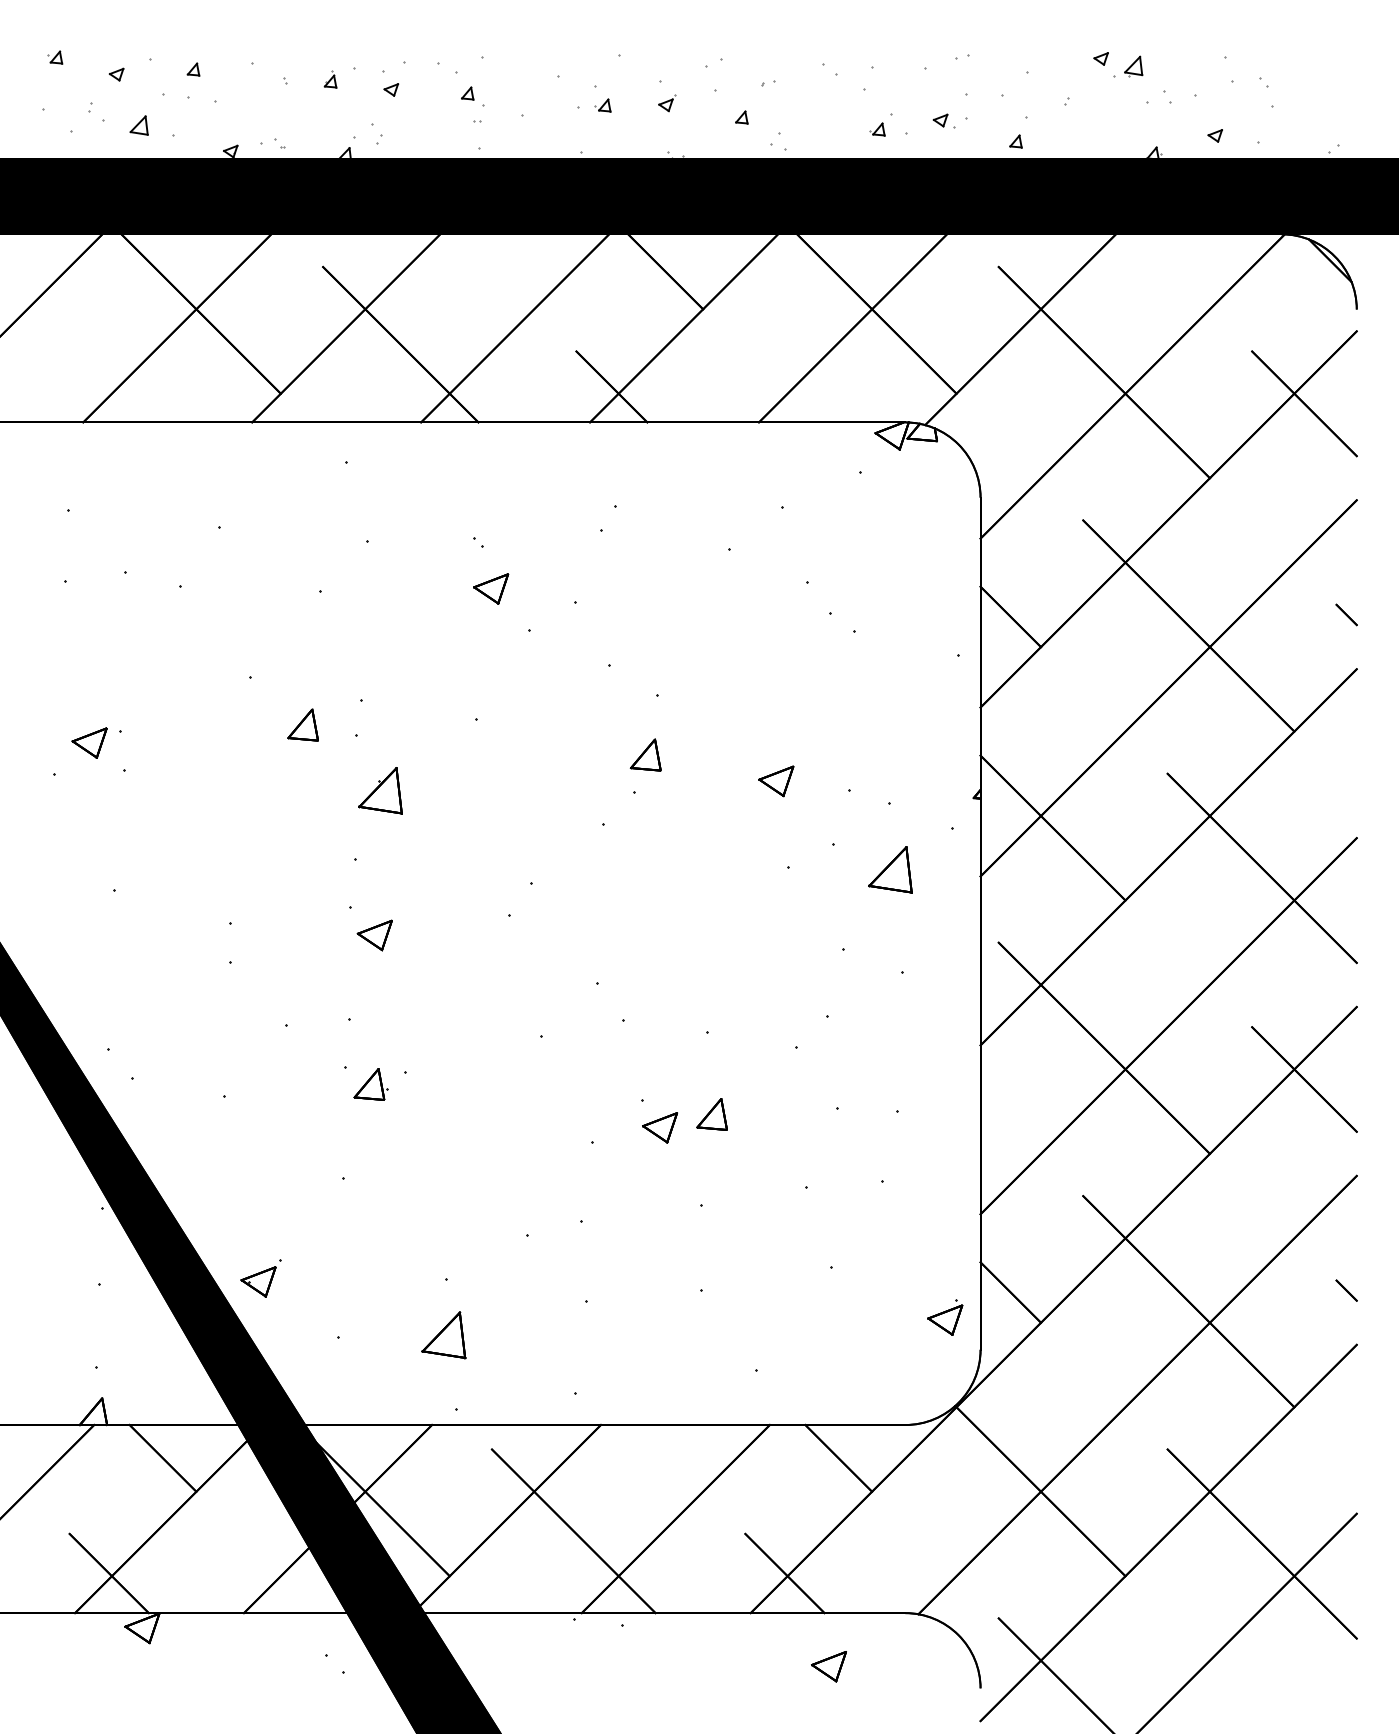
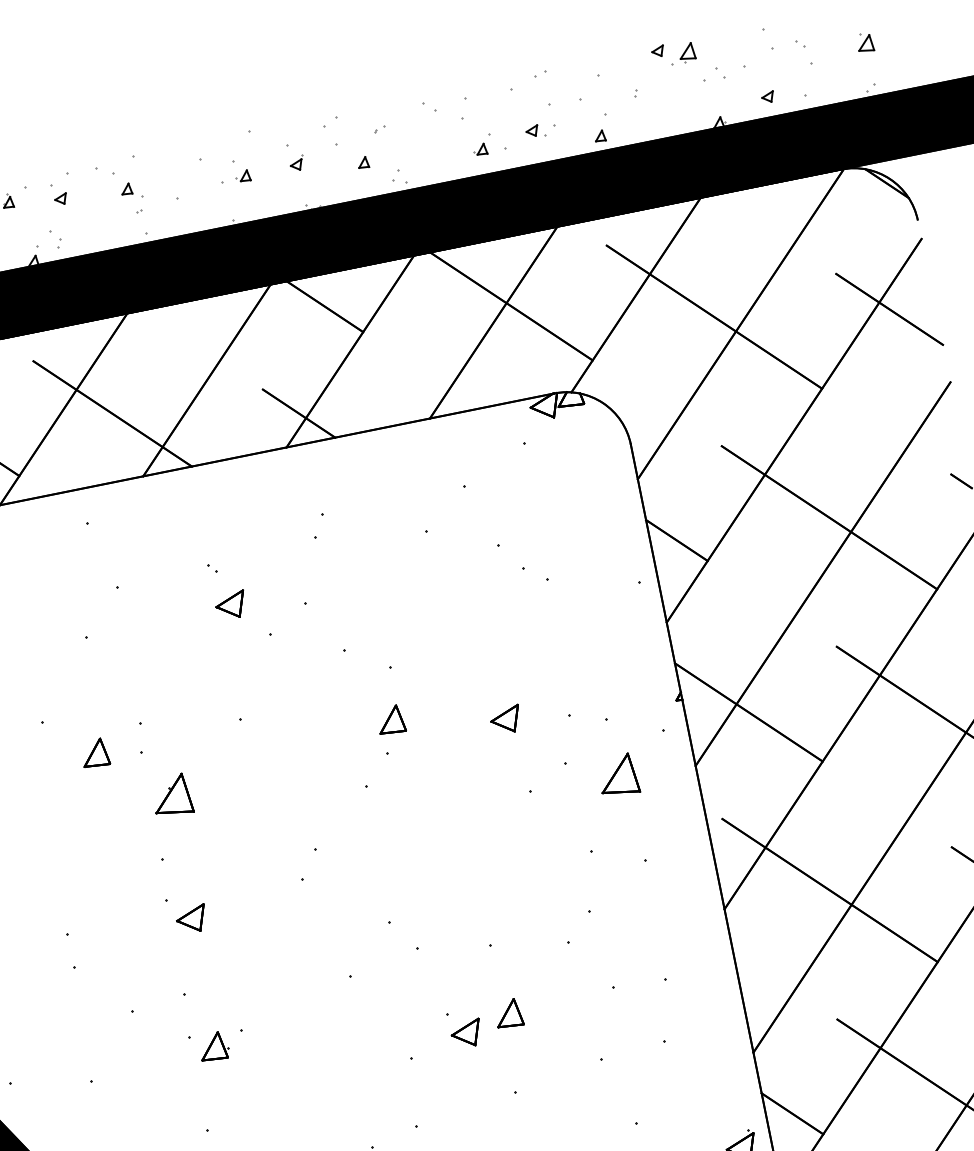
part: (1337, 95) -> (864, 42), added

